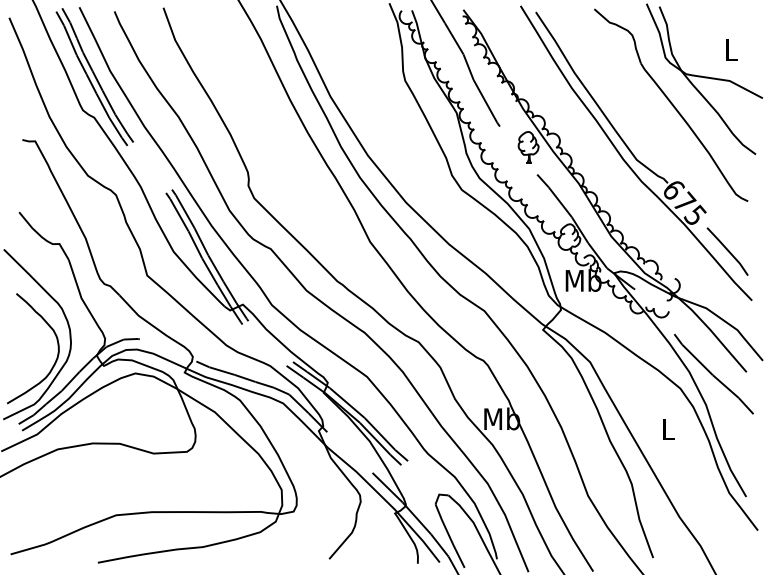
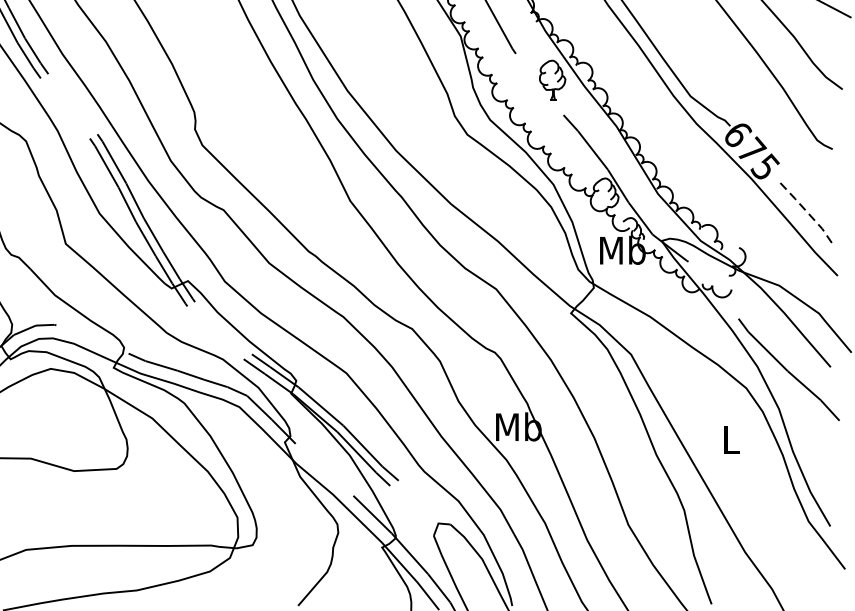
line: (728, 251) -> (807, 213), solid -> dashed

